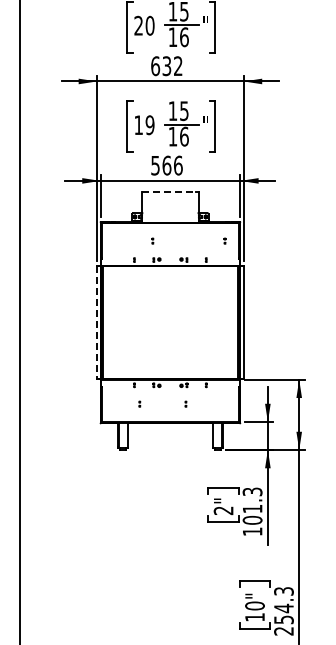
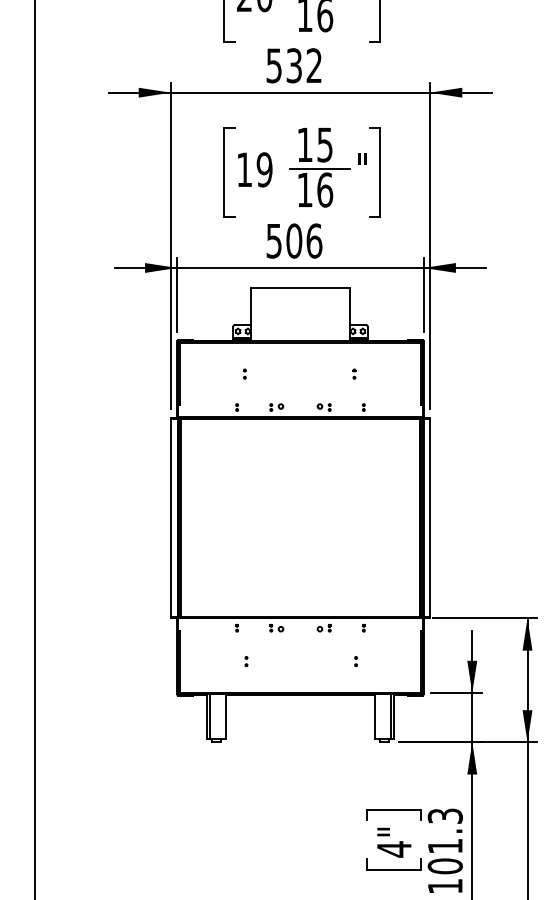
text: (155, 66) -> (274, 66), 632 -> 532
text: (166, 165) -> (293, 240), 566 -> 506
line: (169, 192) -> (298, 288), dashed -> solid
part: (152, 240) -> (244, 373), moved
part: (224, 240) -> (353, 373), moved
line: (96, 323) -> (170, 519), dashed -> solid
part: (185, 403) -> (355, 660), moved
text: (223, 510) -> (394, 848), 2" -> 4"

